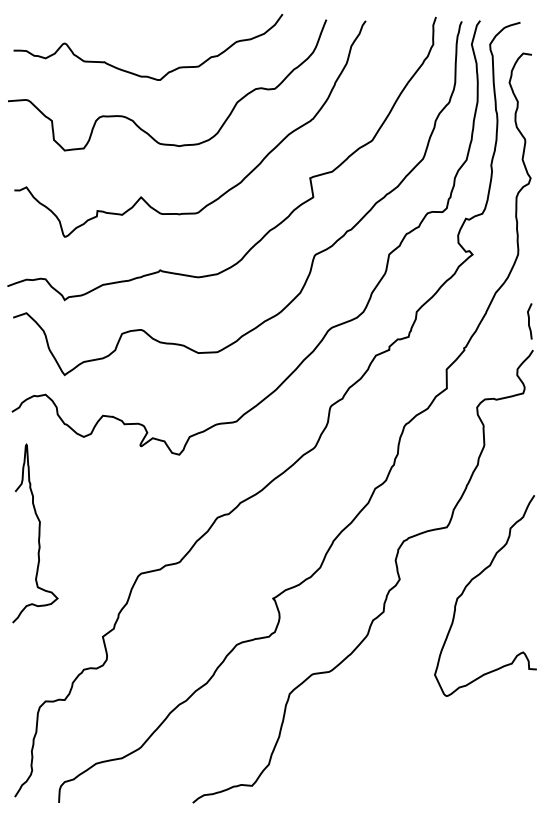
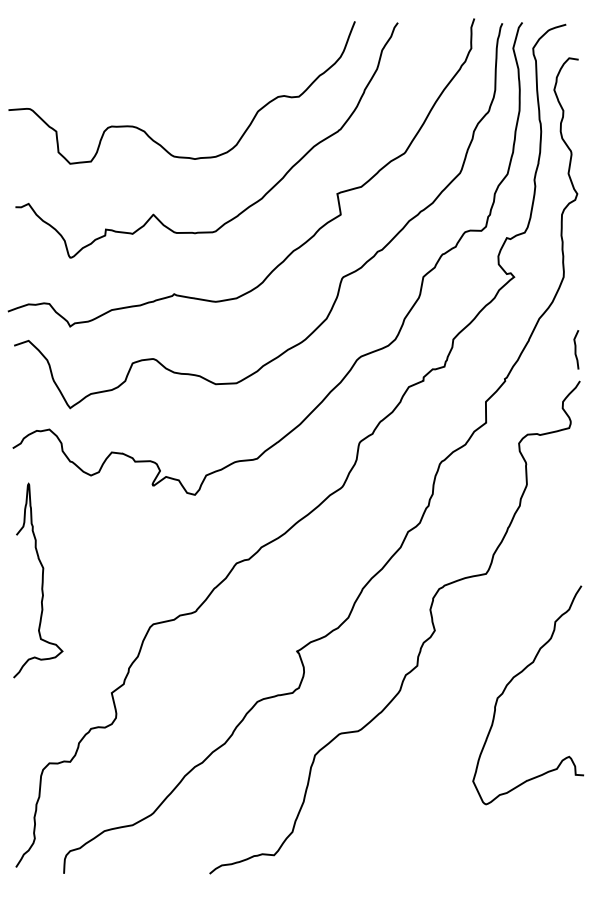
curve: (147, 75) -> (160, 82), removed
curve: (470, 583) -> (511, 681), moved

